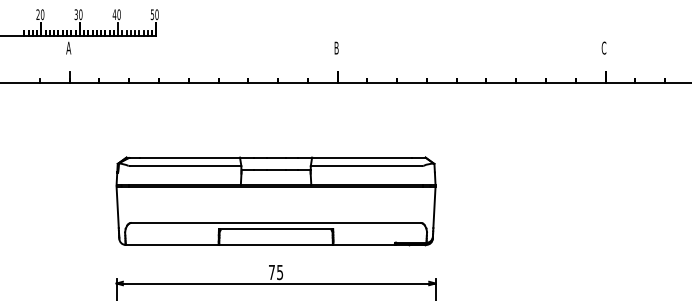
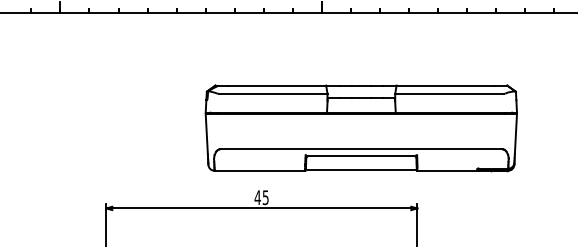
part: (275, 201) -> (360, 128), moved
text: (271, 272) -> (257, 197), 75 -> 45

